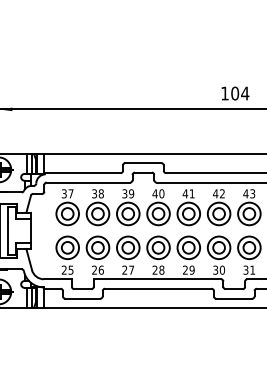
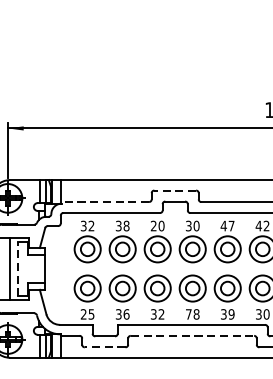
line: (142, 163) -> (174, 190), solid -> dashed
line: (82, 173) -> (104, 202), solid -> dashed
text: (70, 193) -> (90, 225), 37 -> 32
text: (128, 193) -> (157, 225), 39 -> 20
text: (154, 193) -> (188, 225), 40 -> 30
text: (191, 193) -> (230, 225), 41 -> 47
line: (7, 230) -> (18, 268), solid -> dashed
text: (127, 269) -> (156, 313), 27 -> 32
text: (154, 269) -> (188, 313), 28 -> 78
text: (94, 270) -> (118, 314), 26 -> 36
text: (185, 270) -> (223, 314), 29 -> 39
line: (158, 288) -> (192, 335), solid -> dashed
line: (82, 298) -> (104, 347), solid -> dashed

